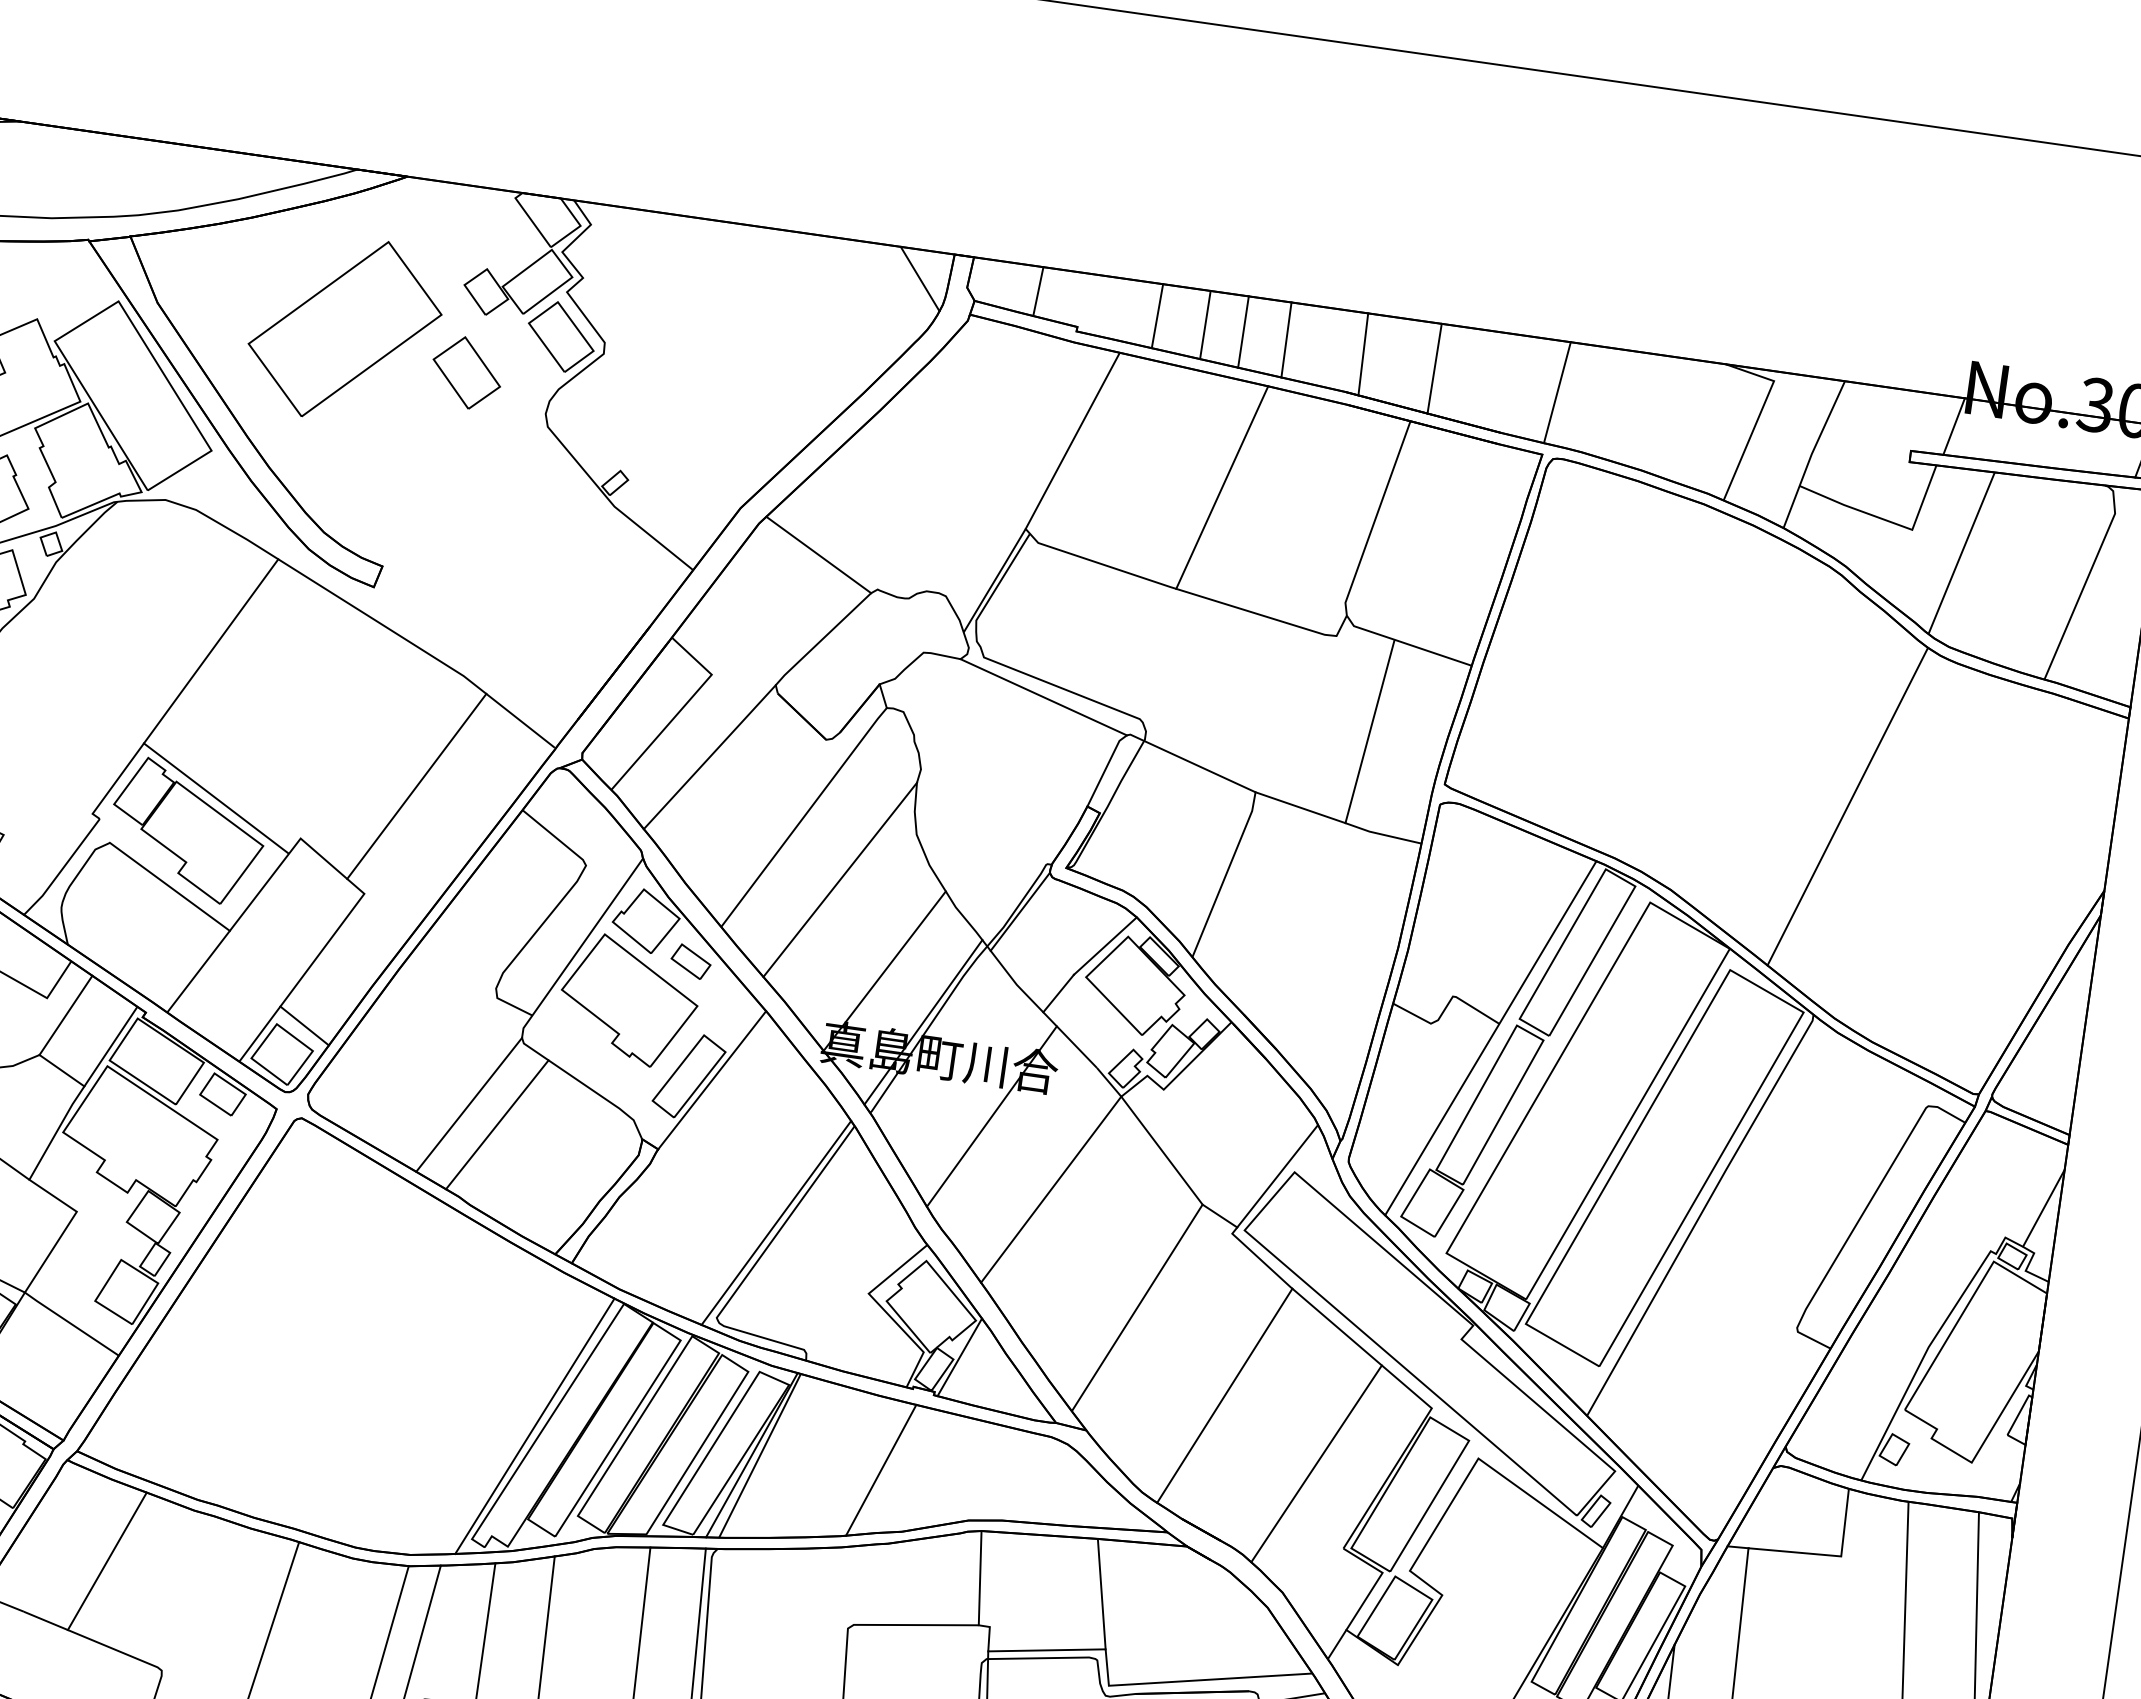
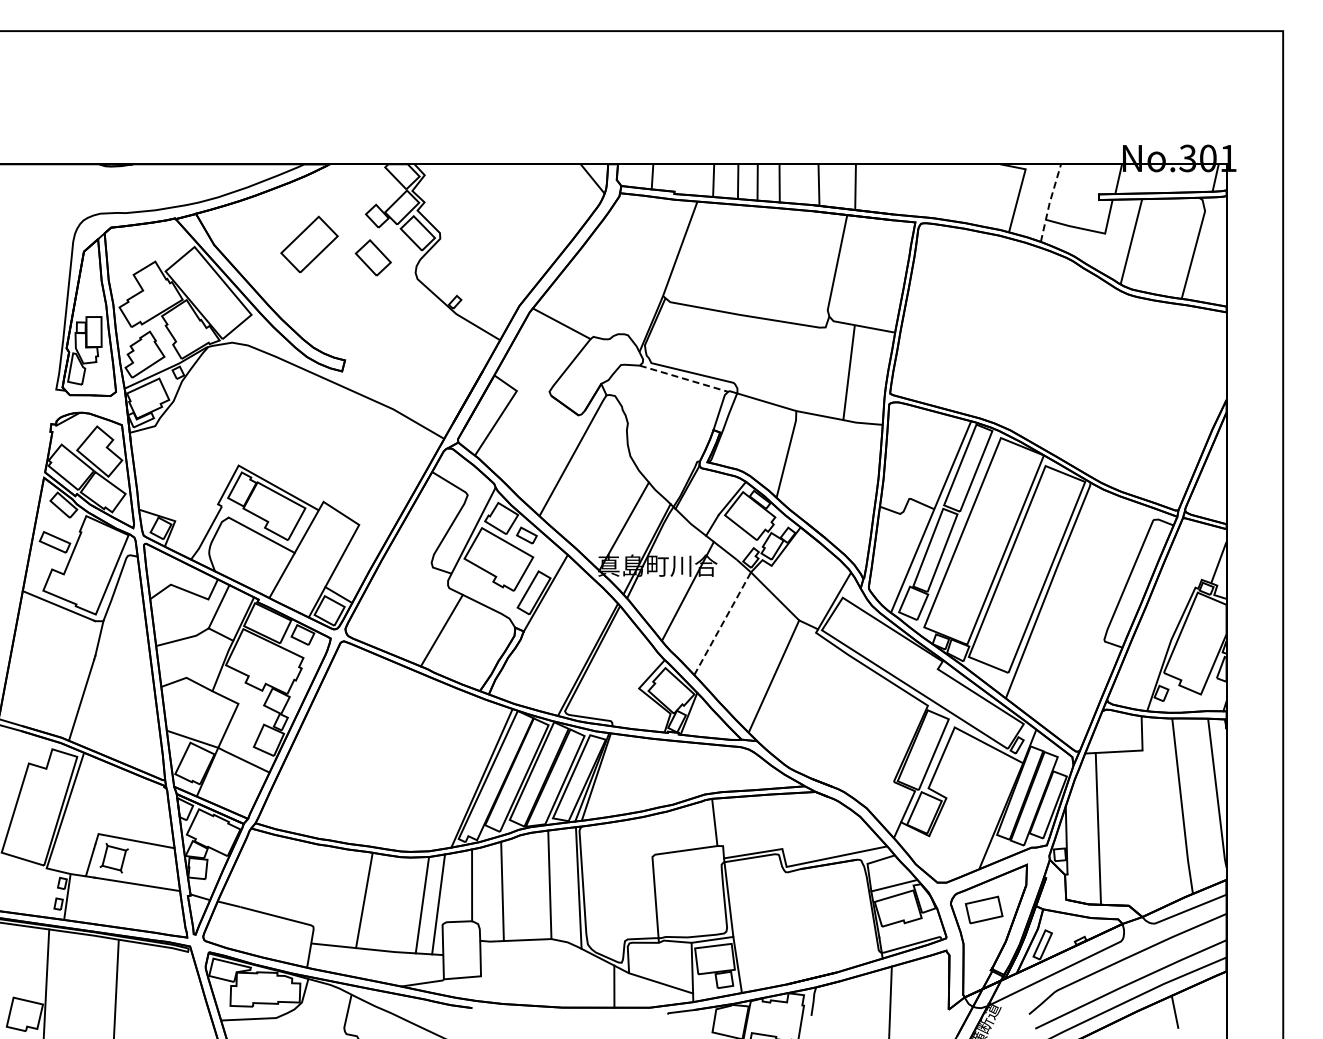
part: (345, 328) -> (309, 244), size x0.6
line: (1557, 392) -> (918, 190), removed
line: (1811, 455) -> (1049, 203), solid -> dashed
line: (1221, 487) -> (757, 261), removed
line: (211, 650) -> (265, 414), removed
line: (1044, 696) -> (684, 378), solid -> dashed
line: (709, 755) -> (521, 431), removed
line: (416, 786) -> (377, 467), removed
line: (1847, 807) -> (1092, 376), removed
line: (840, 880) -> (595, 484), removed
line: (469, 1104) -> (426, 622), removed
line: (1050, 1189) -> (722, 623), solid -> dashed
line: (1224, 1394) -> (823, 713), removed
line: (1316, 1463) -> (874, 741), removed
line: (880, 1469) -> (657, 775), removed
line: (107, 1560) -> (278, 875), removed
line: (1101, 1593) -> (776, 821), removed

